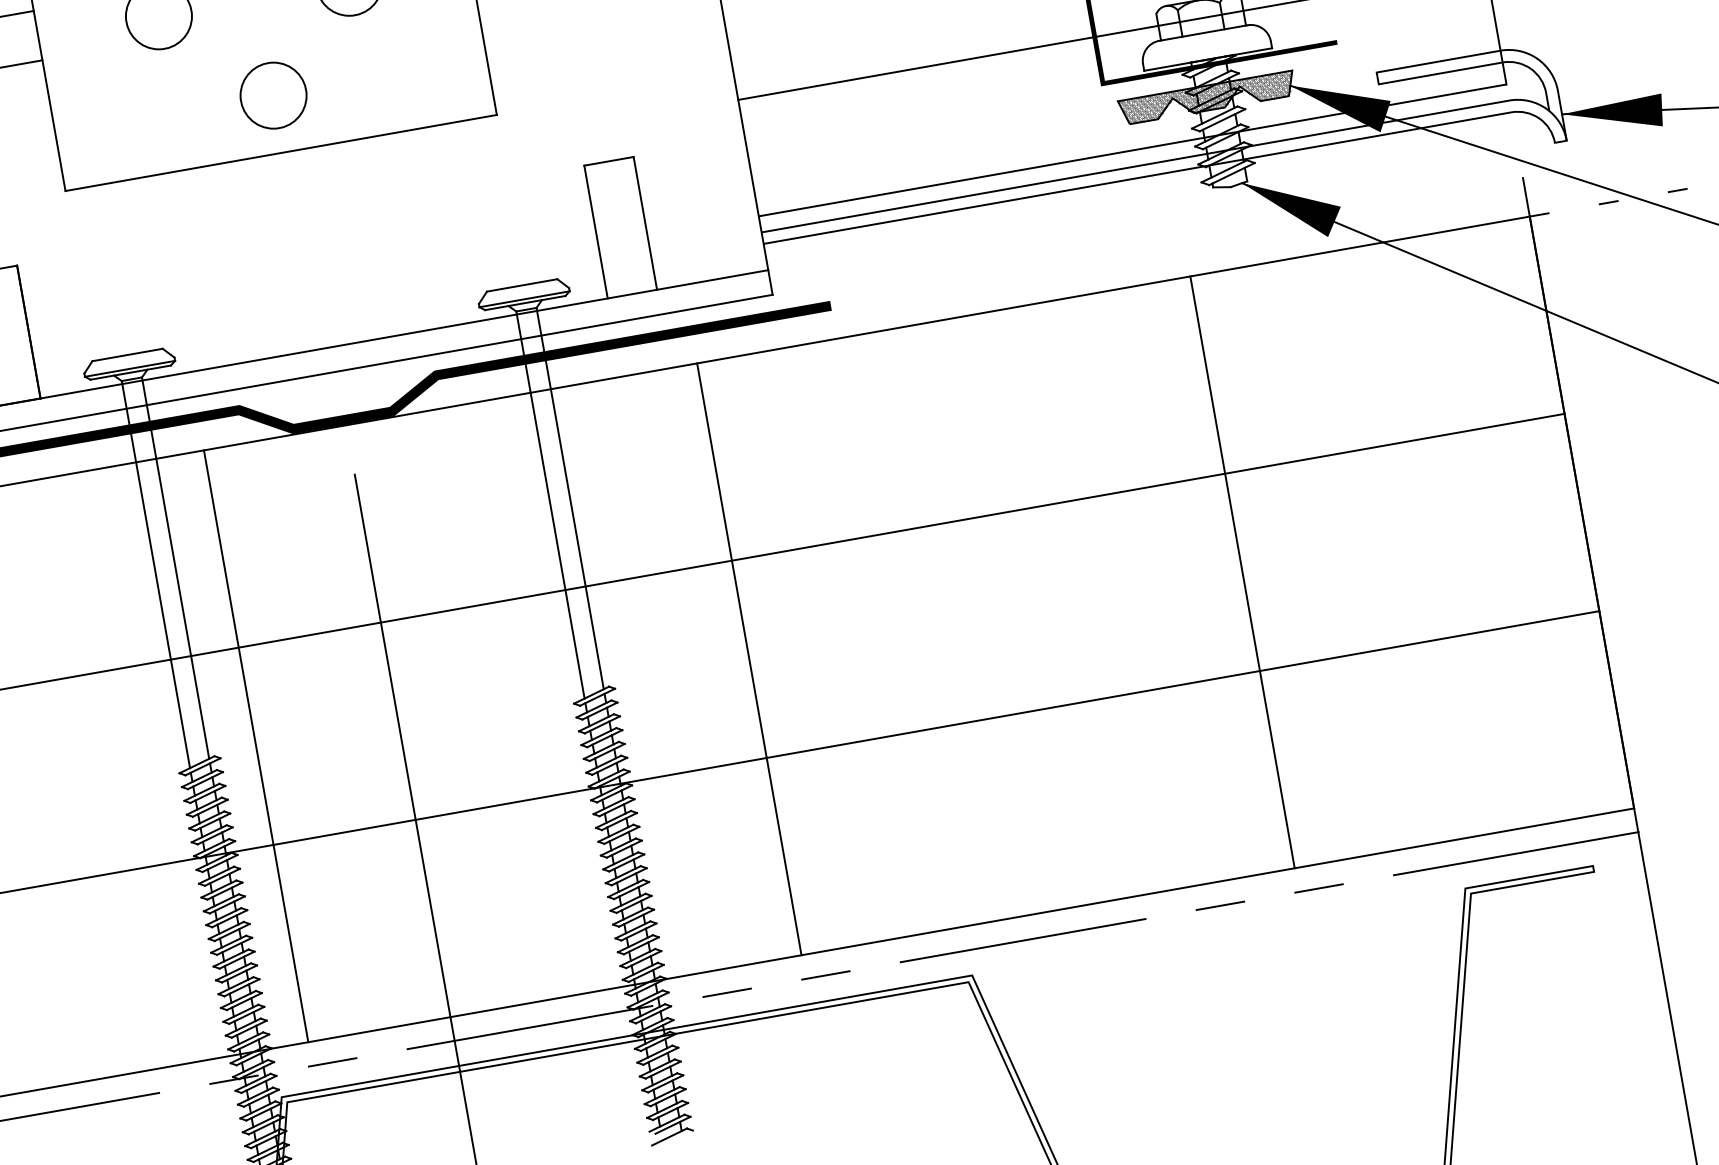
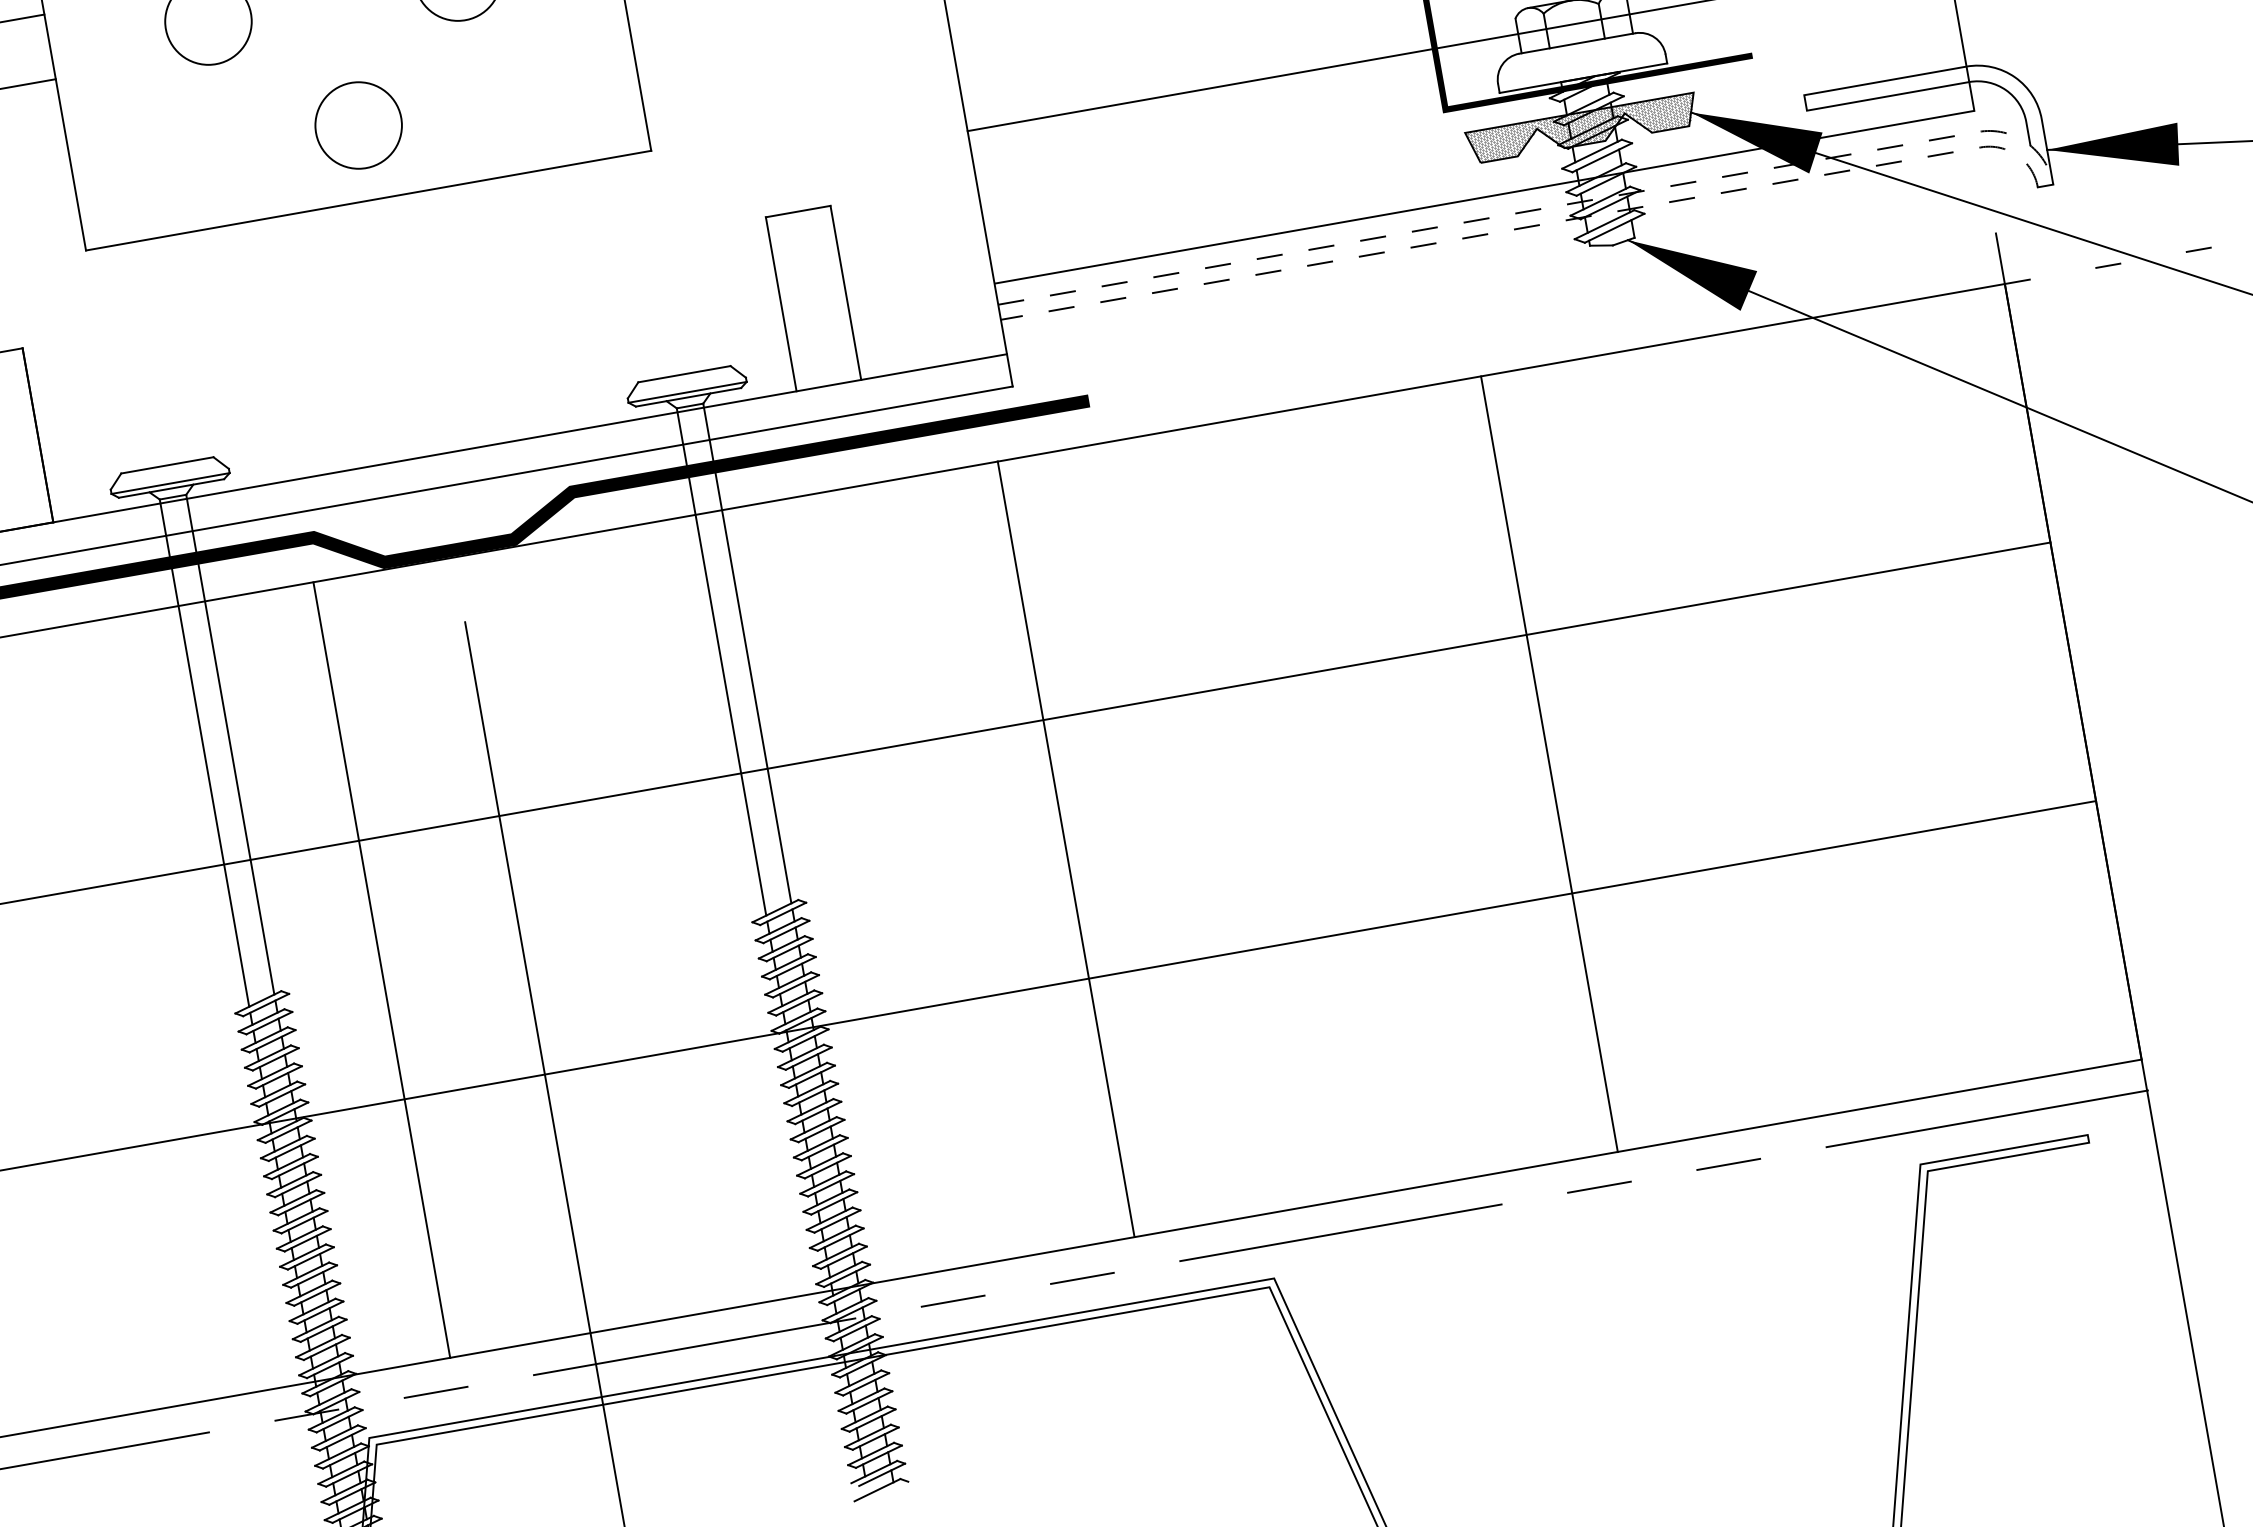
line: (1183, 158) -> (1551, 207), solid -> dashed
line: (1173, 171) -> (1537, 225), solid -> dashed
line: (1242, 572) -> (1549, 764), moved
line: (748, 658) -> (1065, 848), moved
line: (255, 745) -> (381, 969), moved

